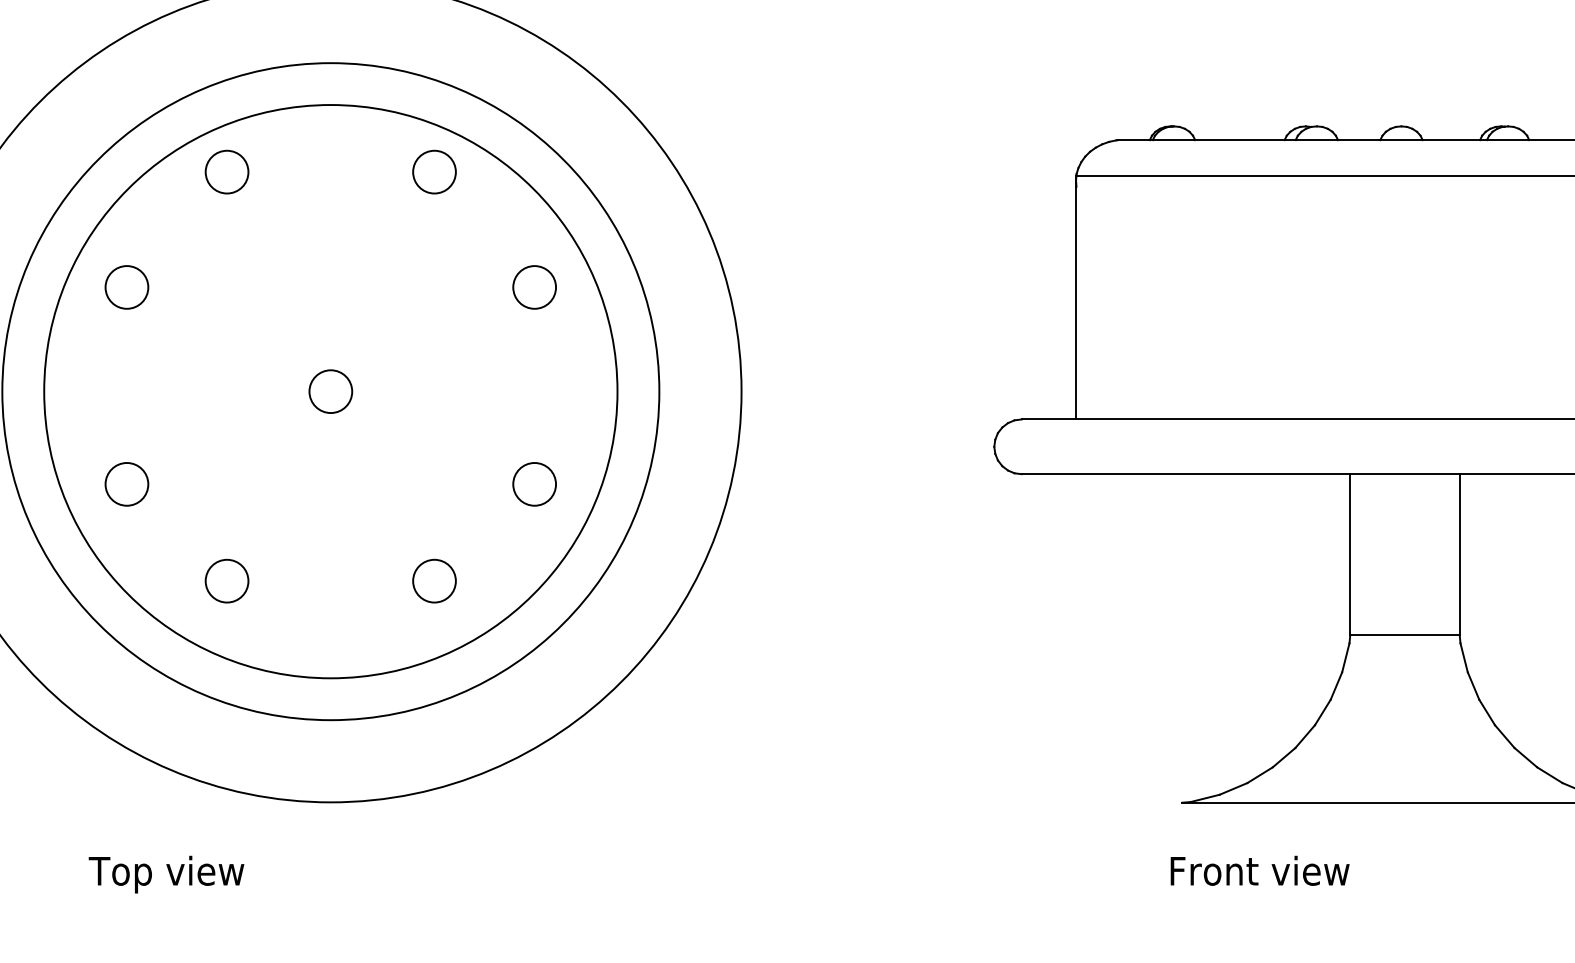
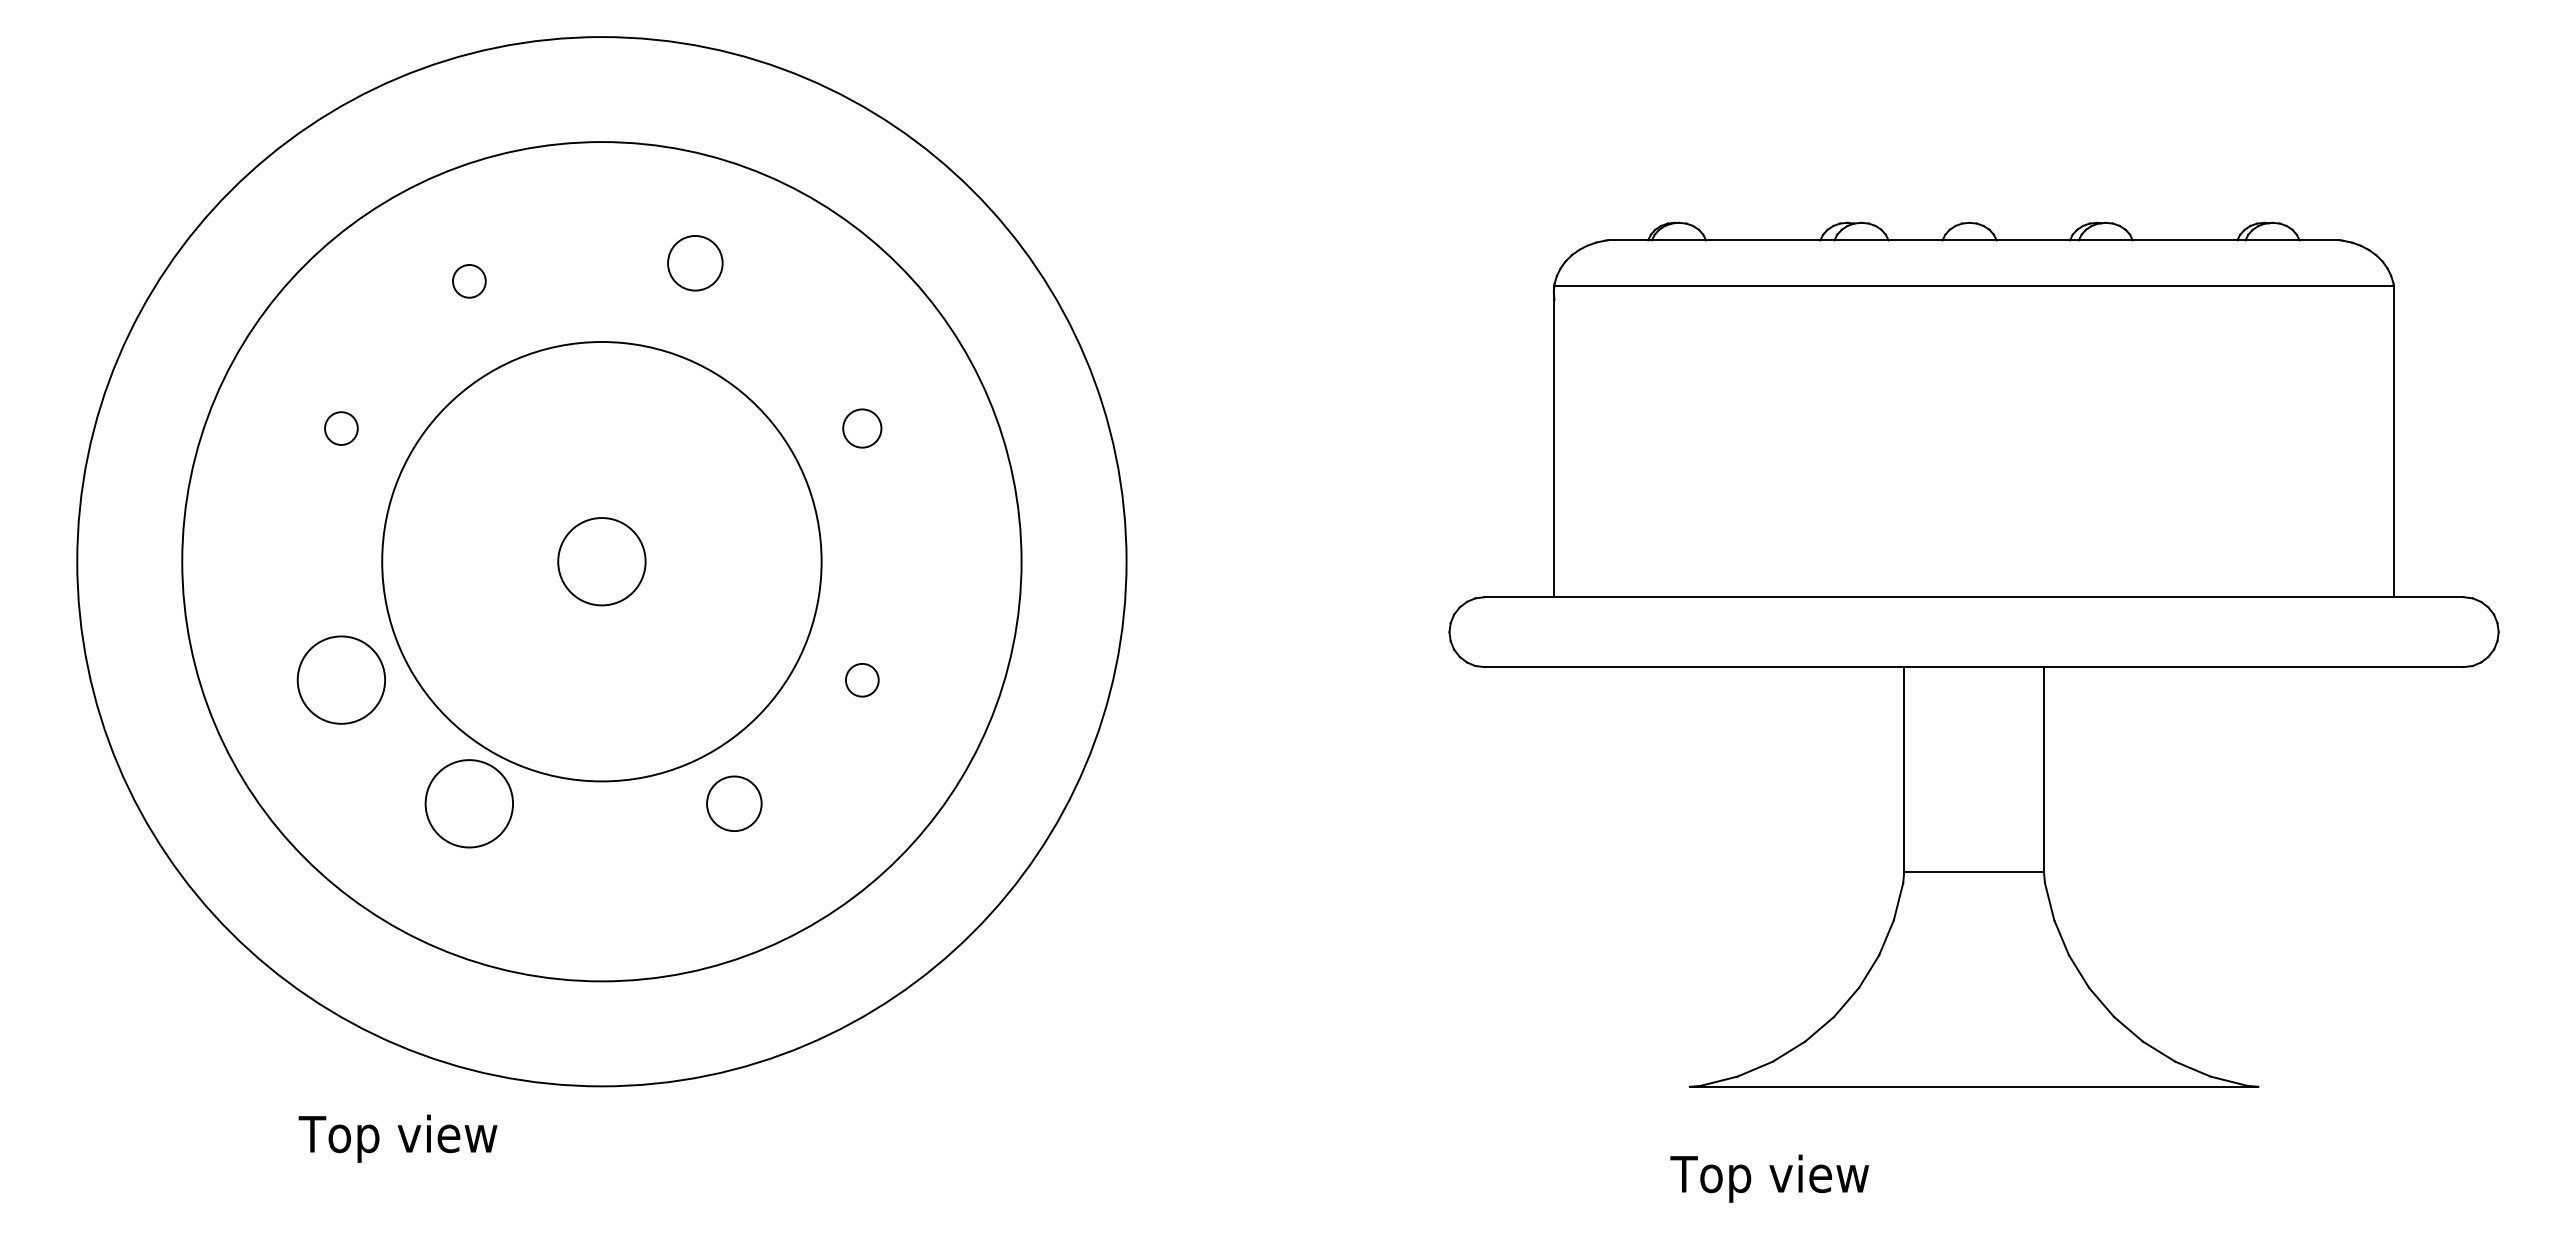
circle: (227, 172) -> (469, 281), size x0.6
circle: (434, 172) -> (695, 263), moved
circle: (127, 287) -> (341, 428), size x0.6
circle: (534, 287) -> (862, 428), size x0.7
circle: (330, 391) -> (601, 561), size x0.6
circle: (330, 391) -> (601, 561), size x1.6
circle: (127, 483) -> (341, 679), size x1.6
circle: (534, 484) -> (862, 680), size x0.6
circle: (227, 580) -> (469, 803), size x1.6
text: (166, 874) -> (397, 1138), moved
text: (1258, 874) -> (1786, 1178), Front view -> Top view

